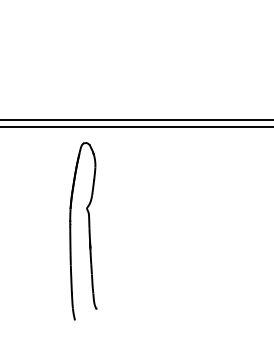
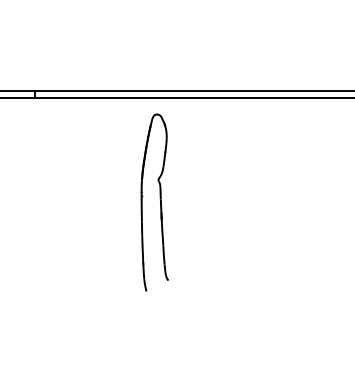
part: (83, 231) -> (154, 202), moved

